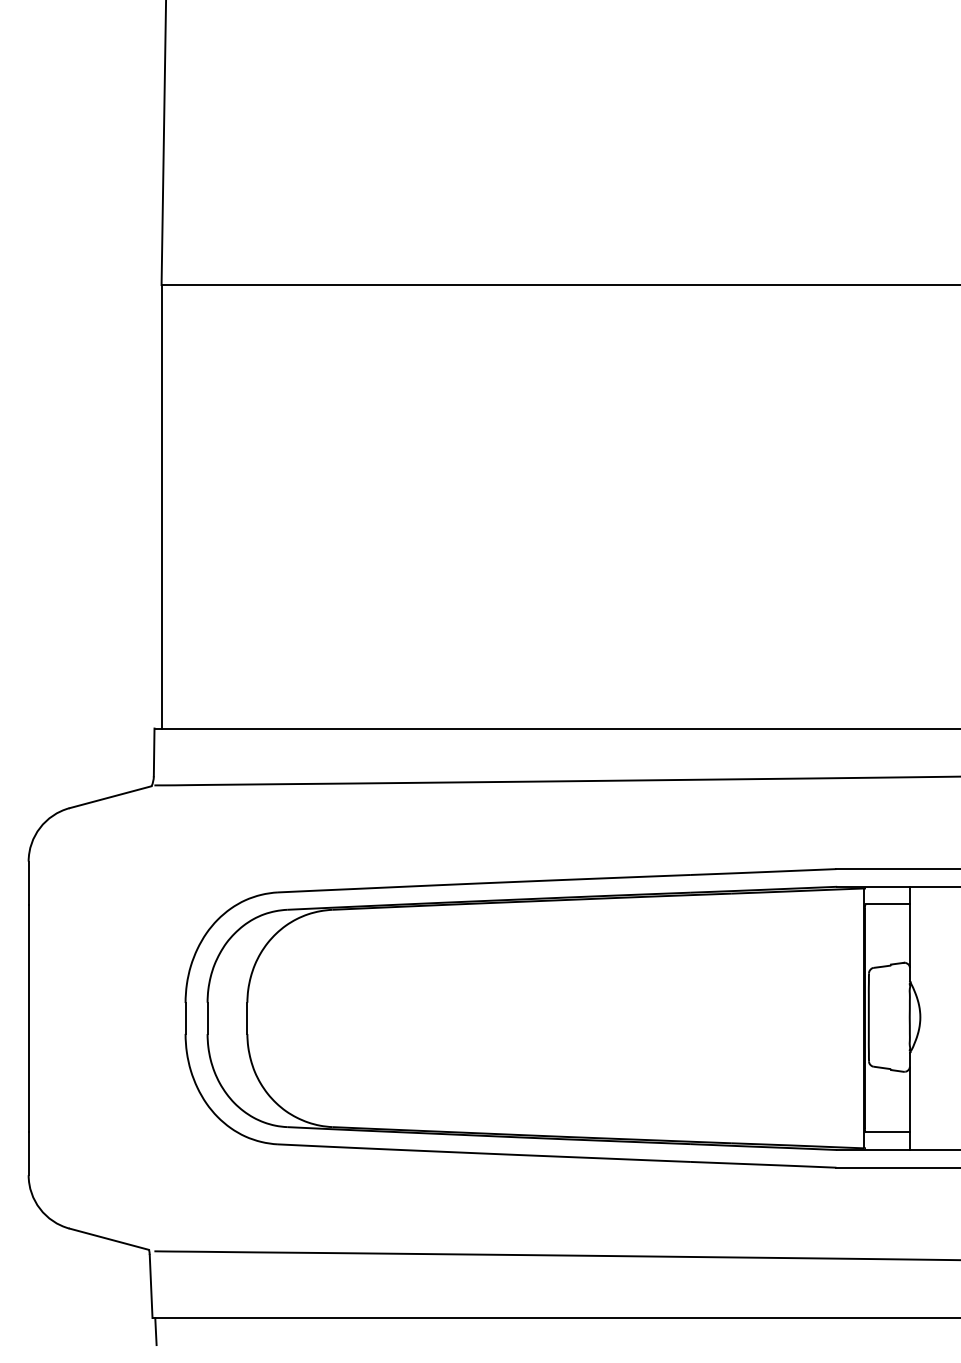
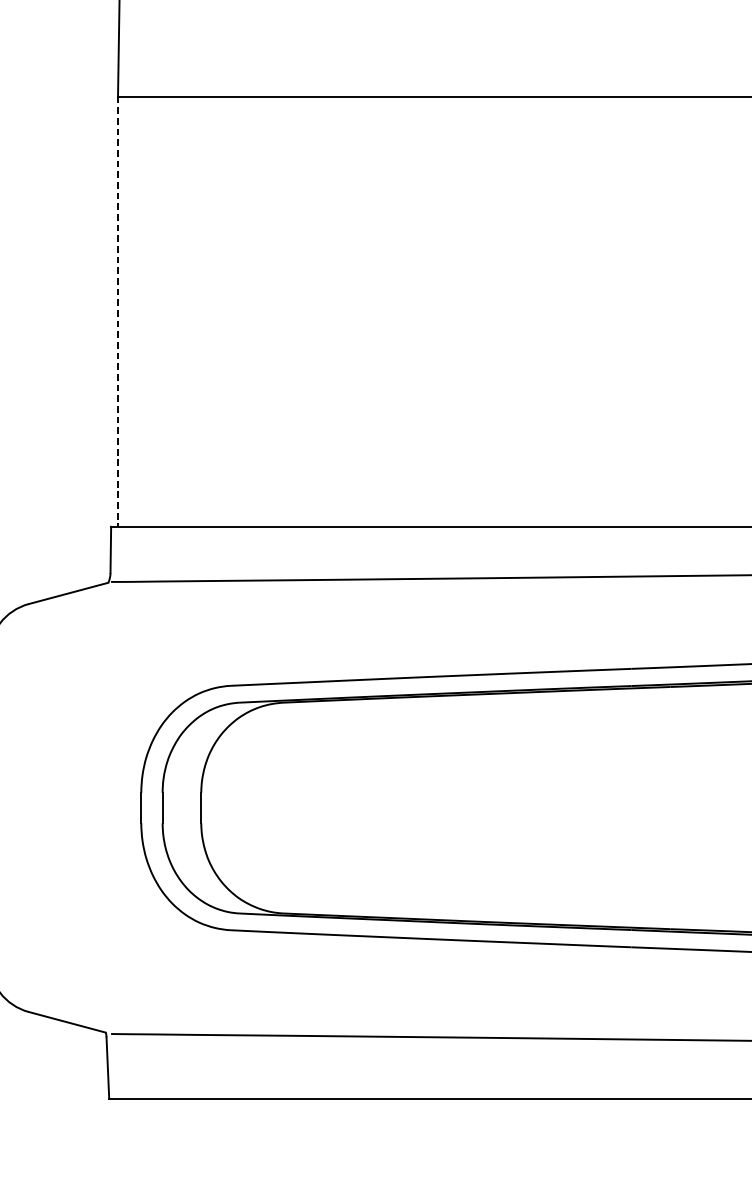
line: (161, 506) -> (117, 311), solid -> dashed
line: (155, 1331) -> (112, 1111), removed

